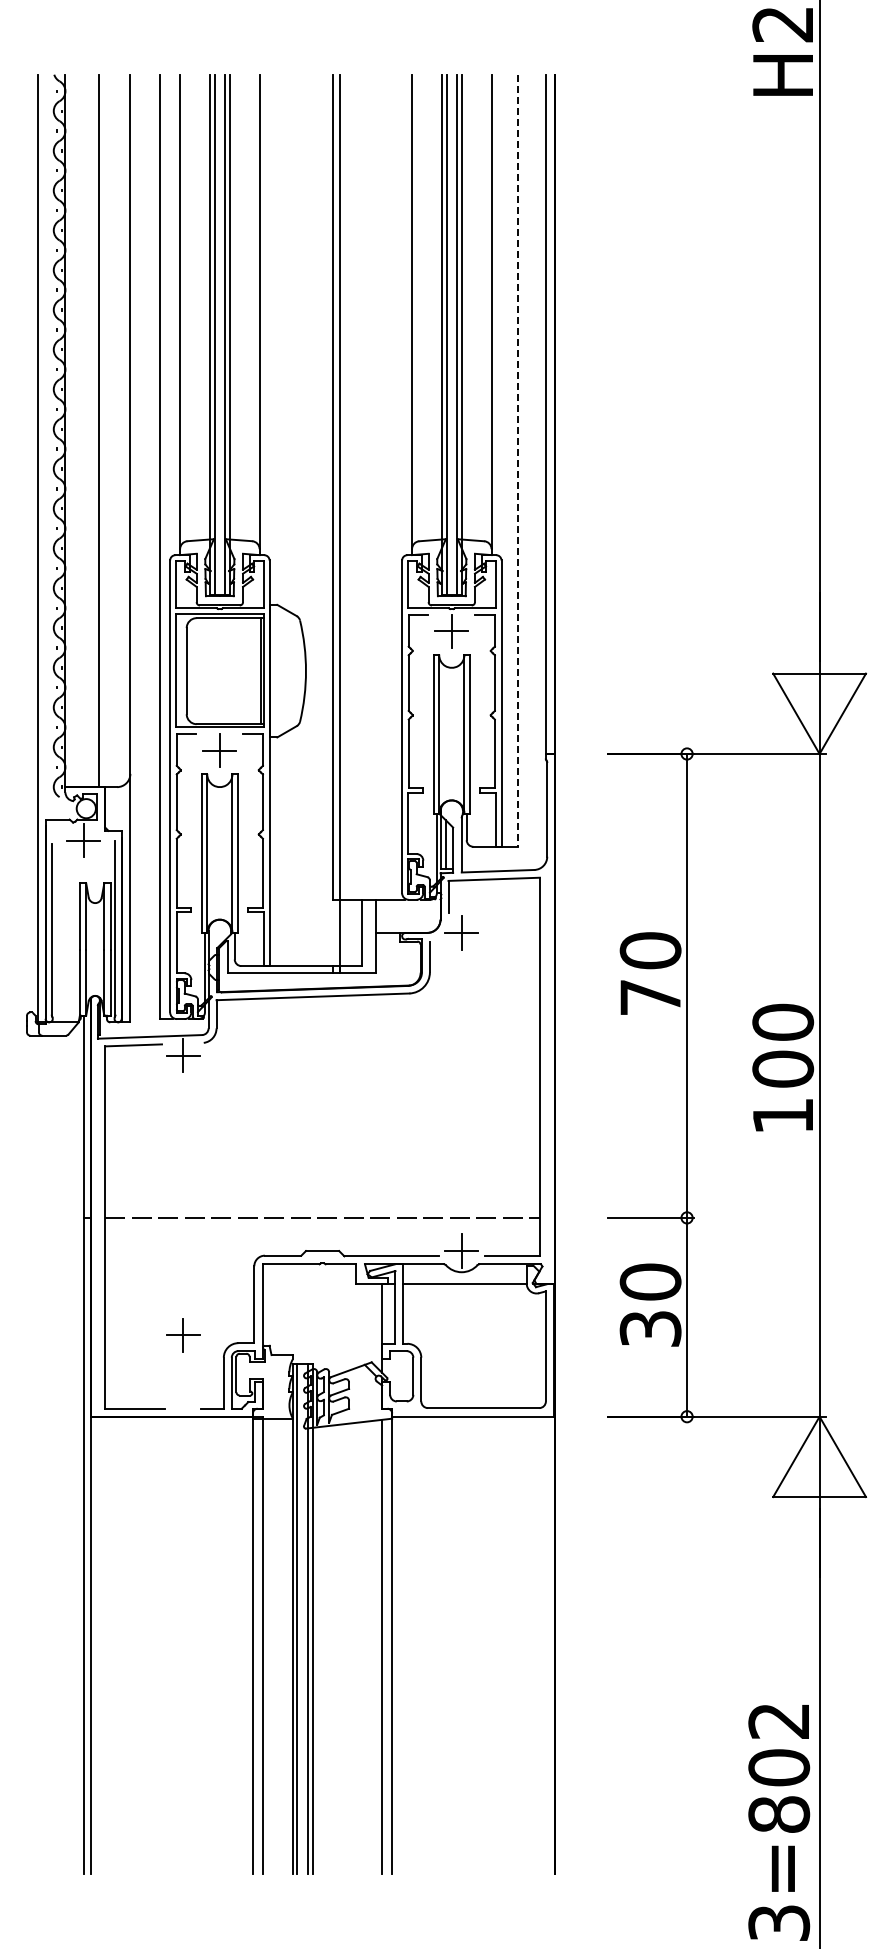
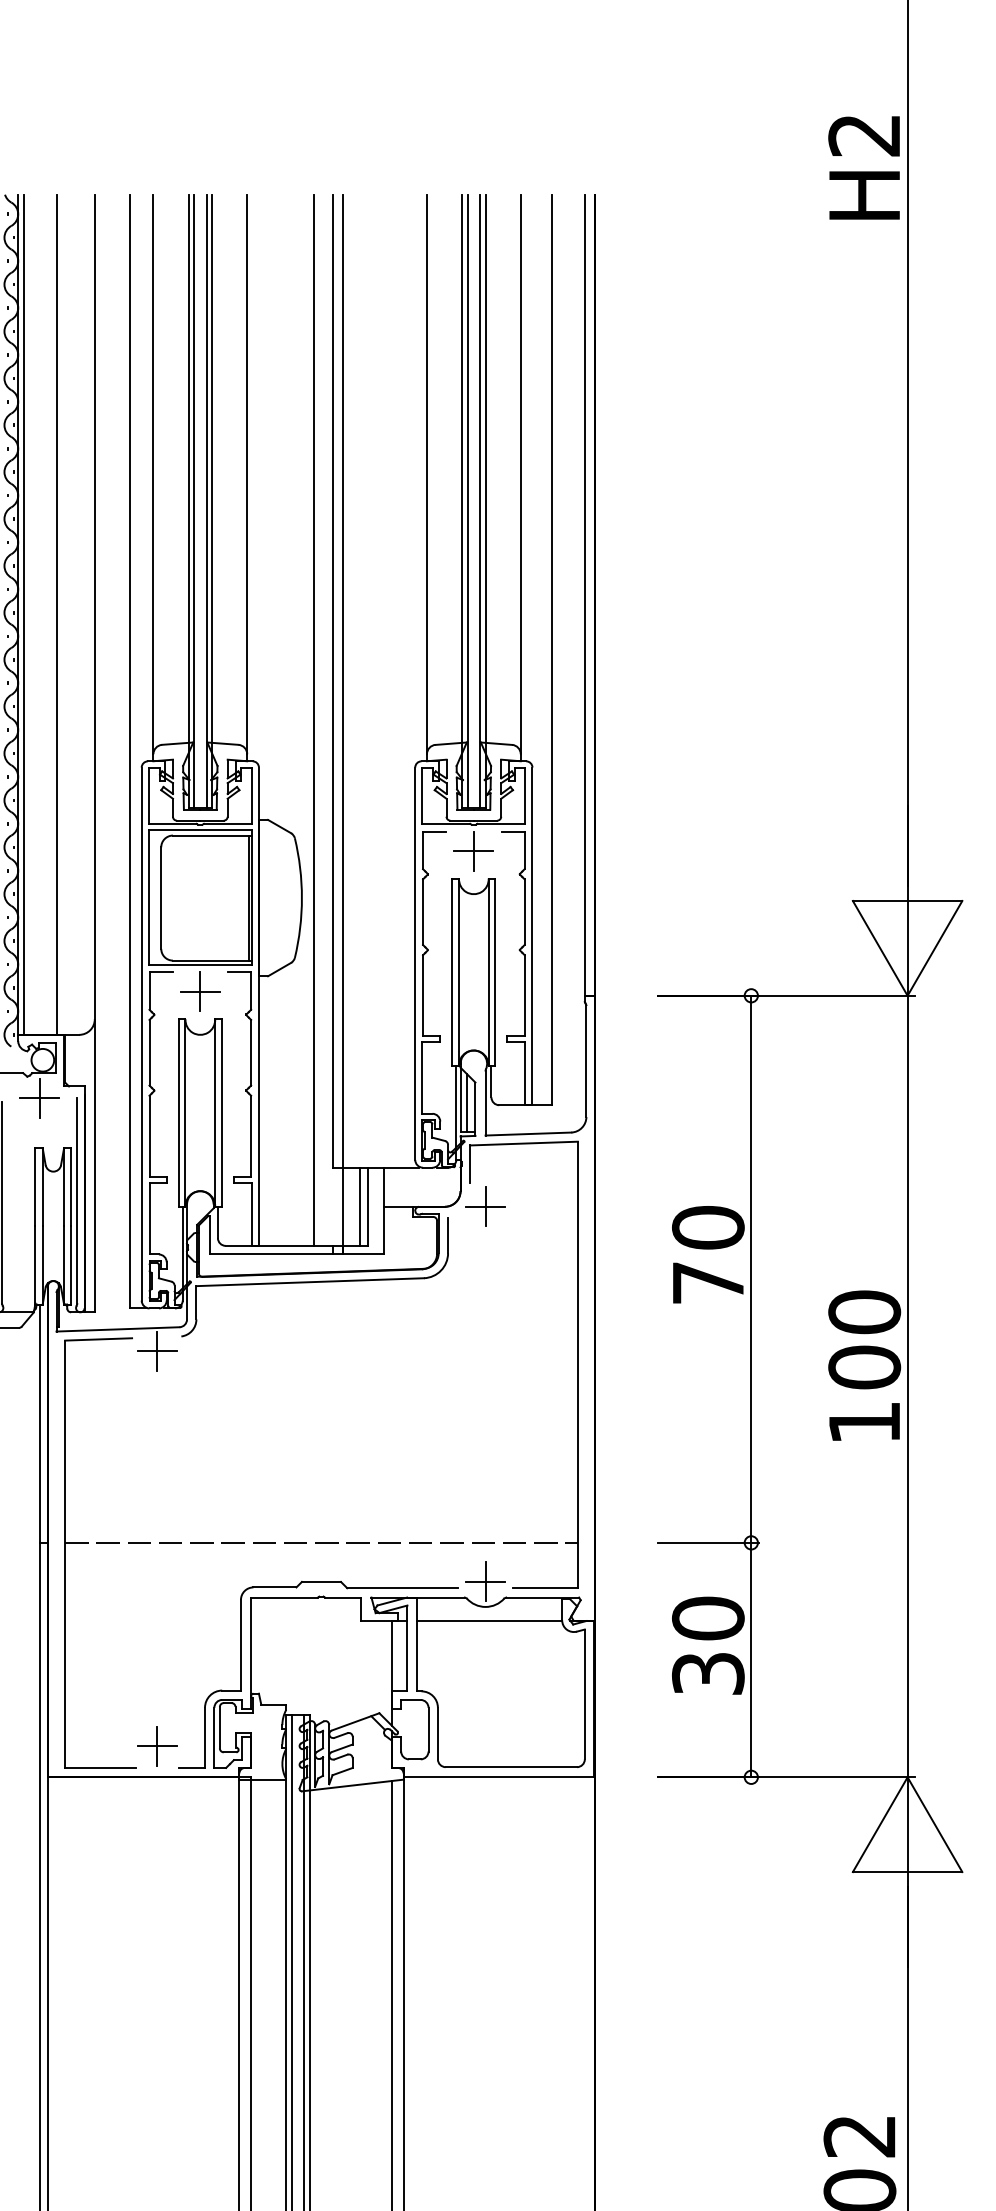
line: (70, 430) -> (24, 614), added
line: (518, 461) -> (552, 650), dashed -> solid
line: (315, 520) -> (313, 720), added
line: (355, 932) -> (360, 1206), added
part: (183, 1335) -> (157, 1746), moved

